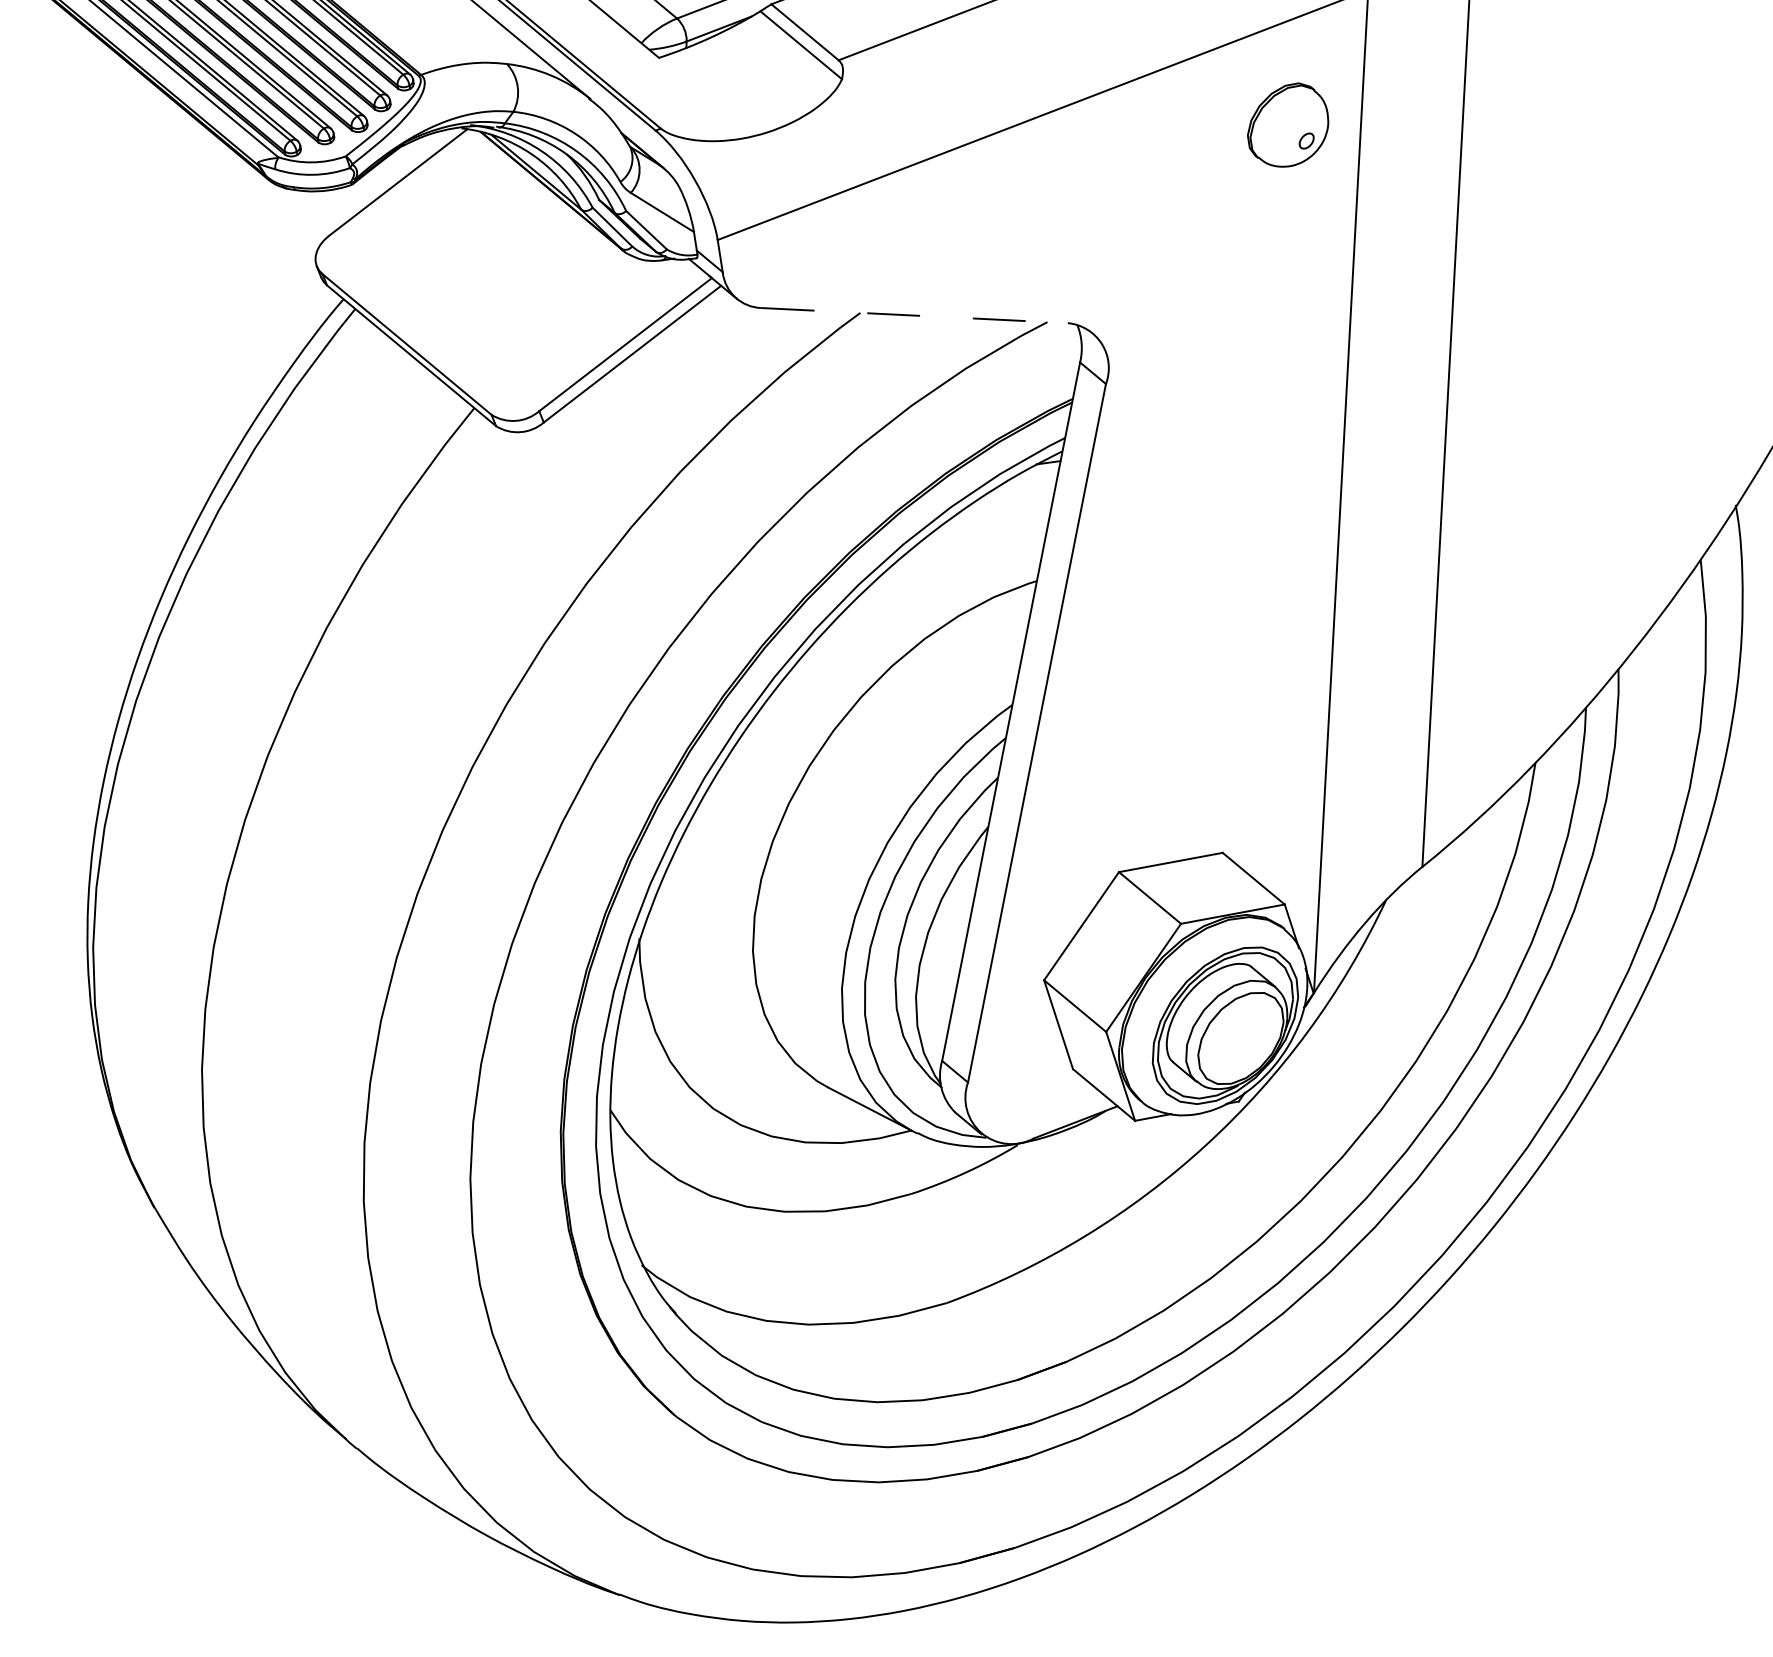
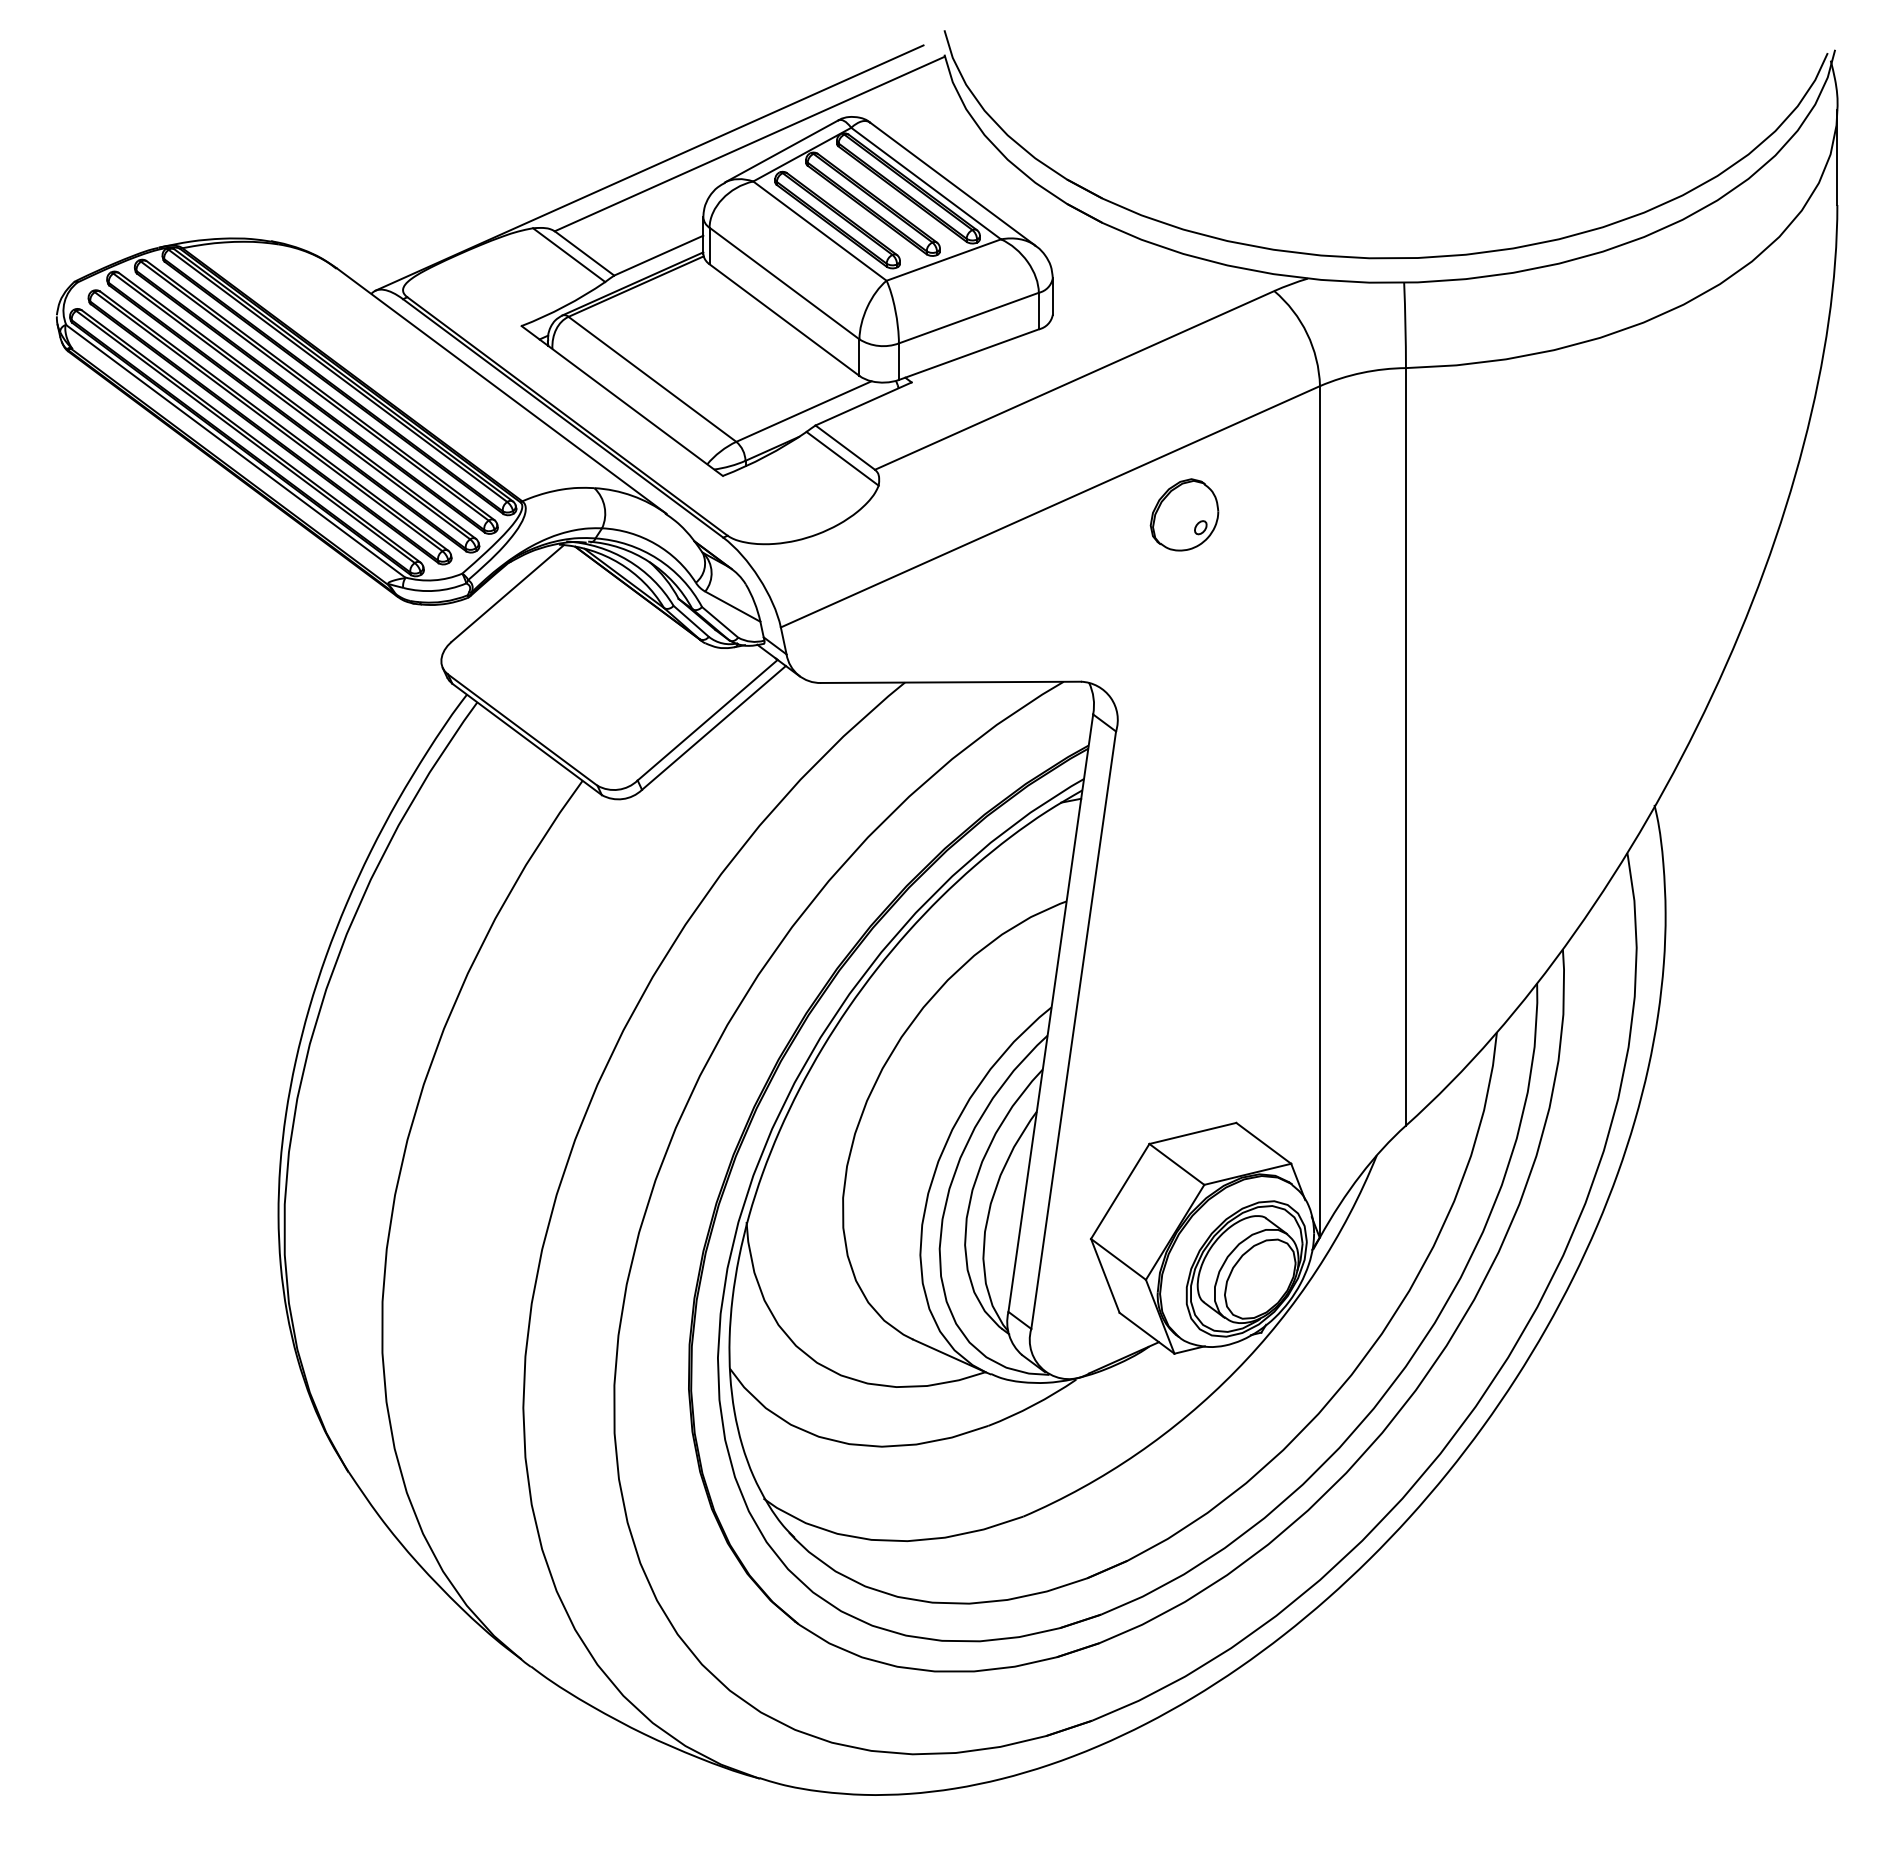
part: (1288, 124) -> (1184, 514), moved
line: (915, 315) -> (951, 682), dashed -> solid

